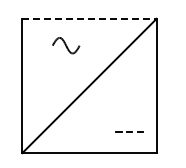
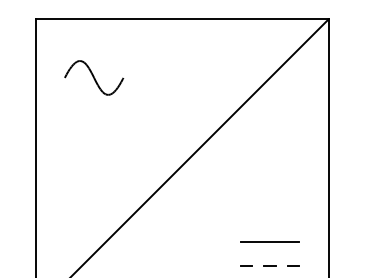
line: (89, 18) -> (182, 18), dashed -> solid
part: (66, 45) -> (94, 77), moved
line: (129, 120) -> (269, 241), added

